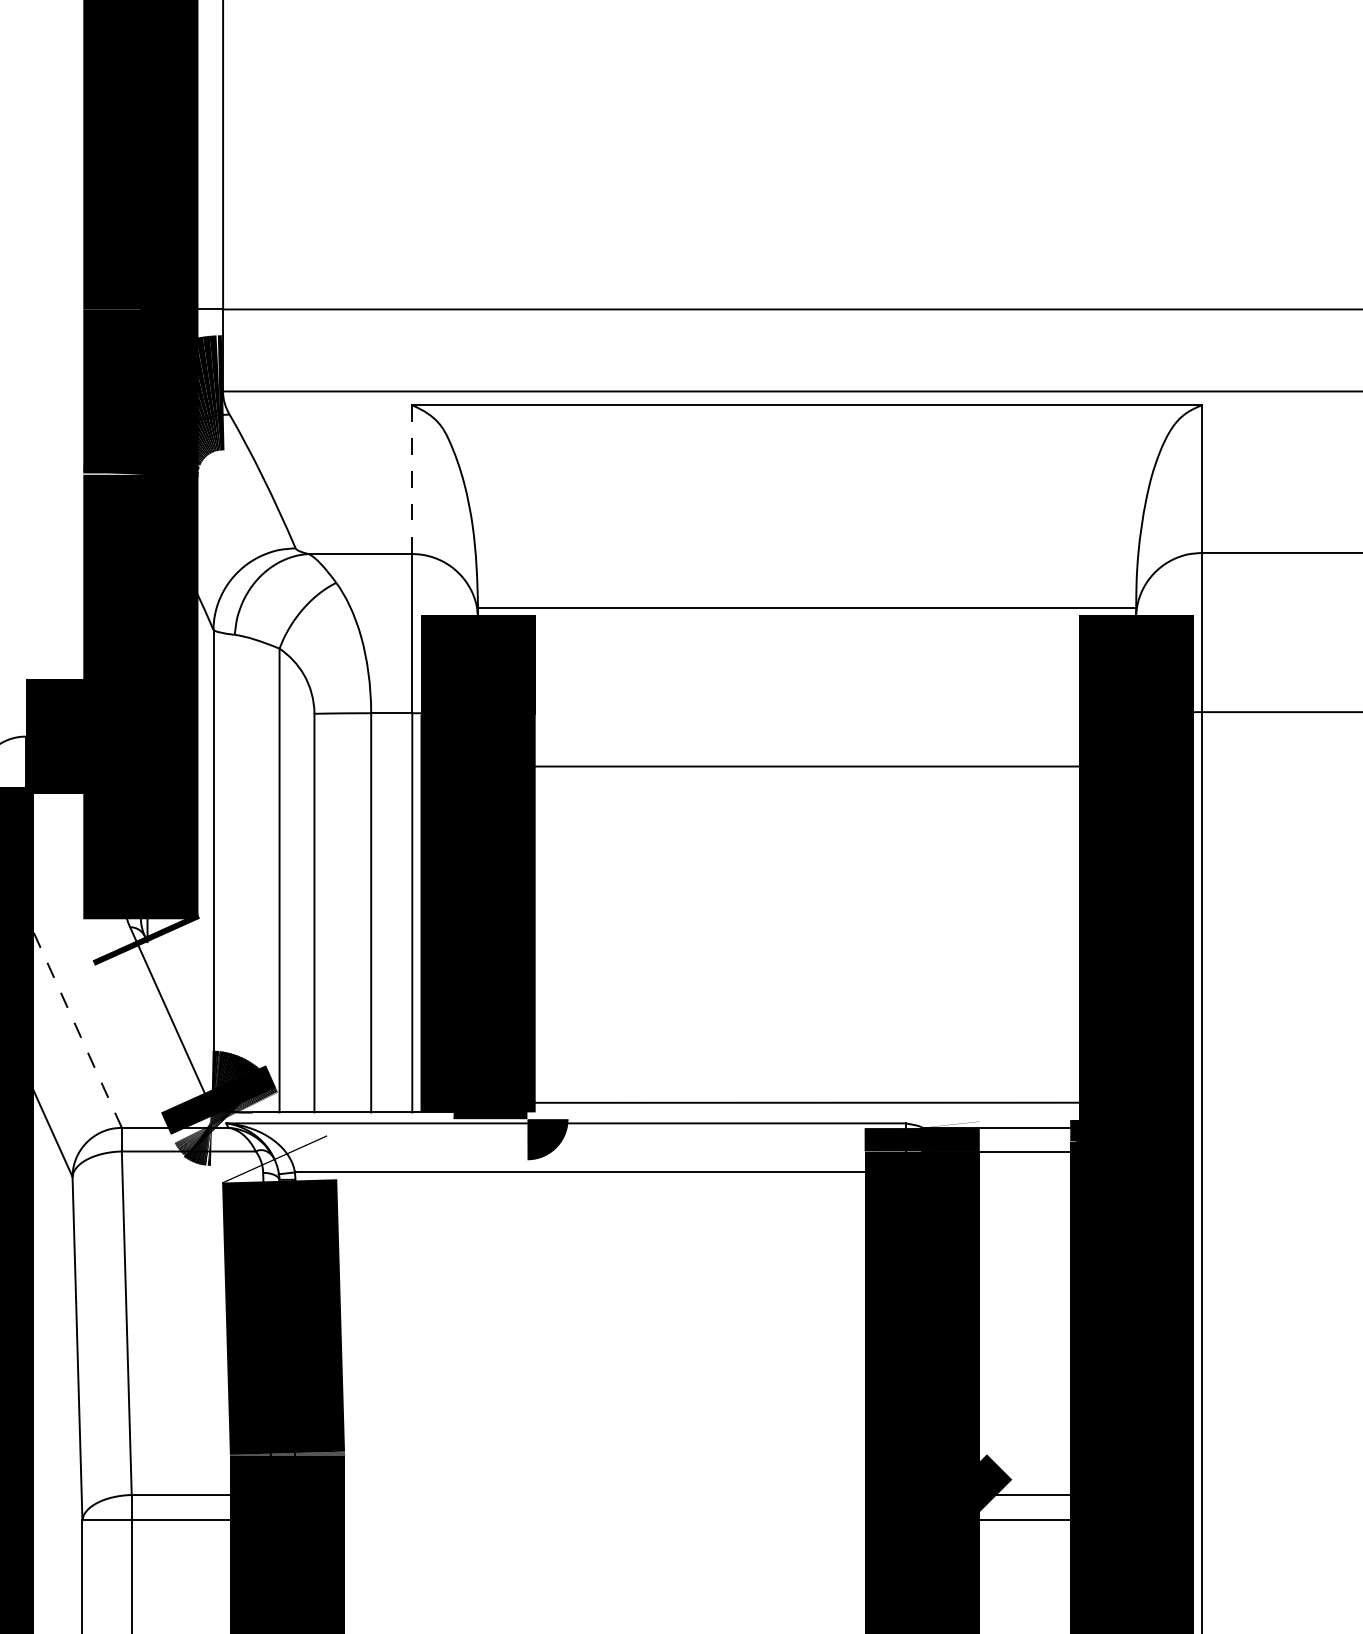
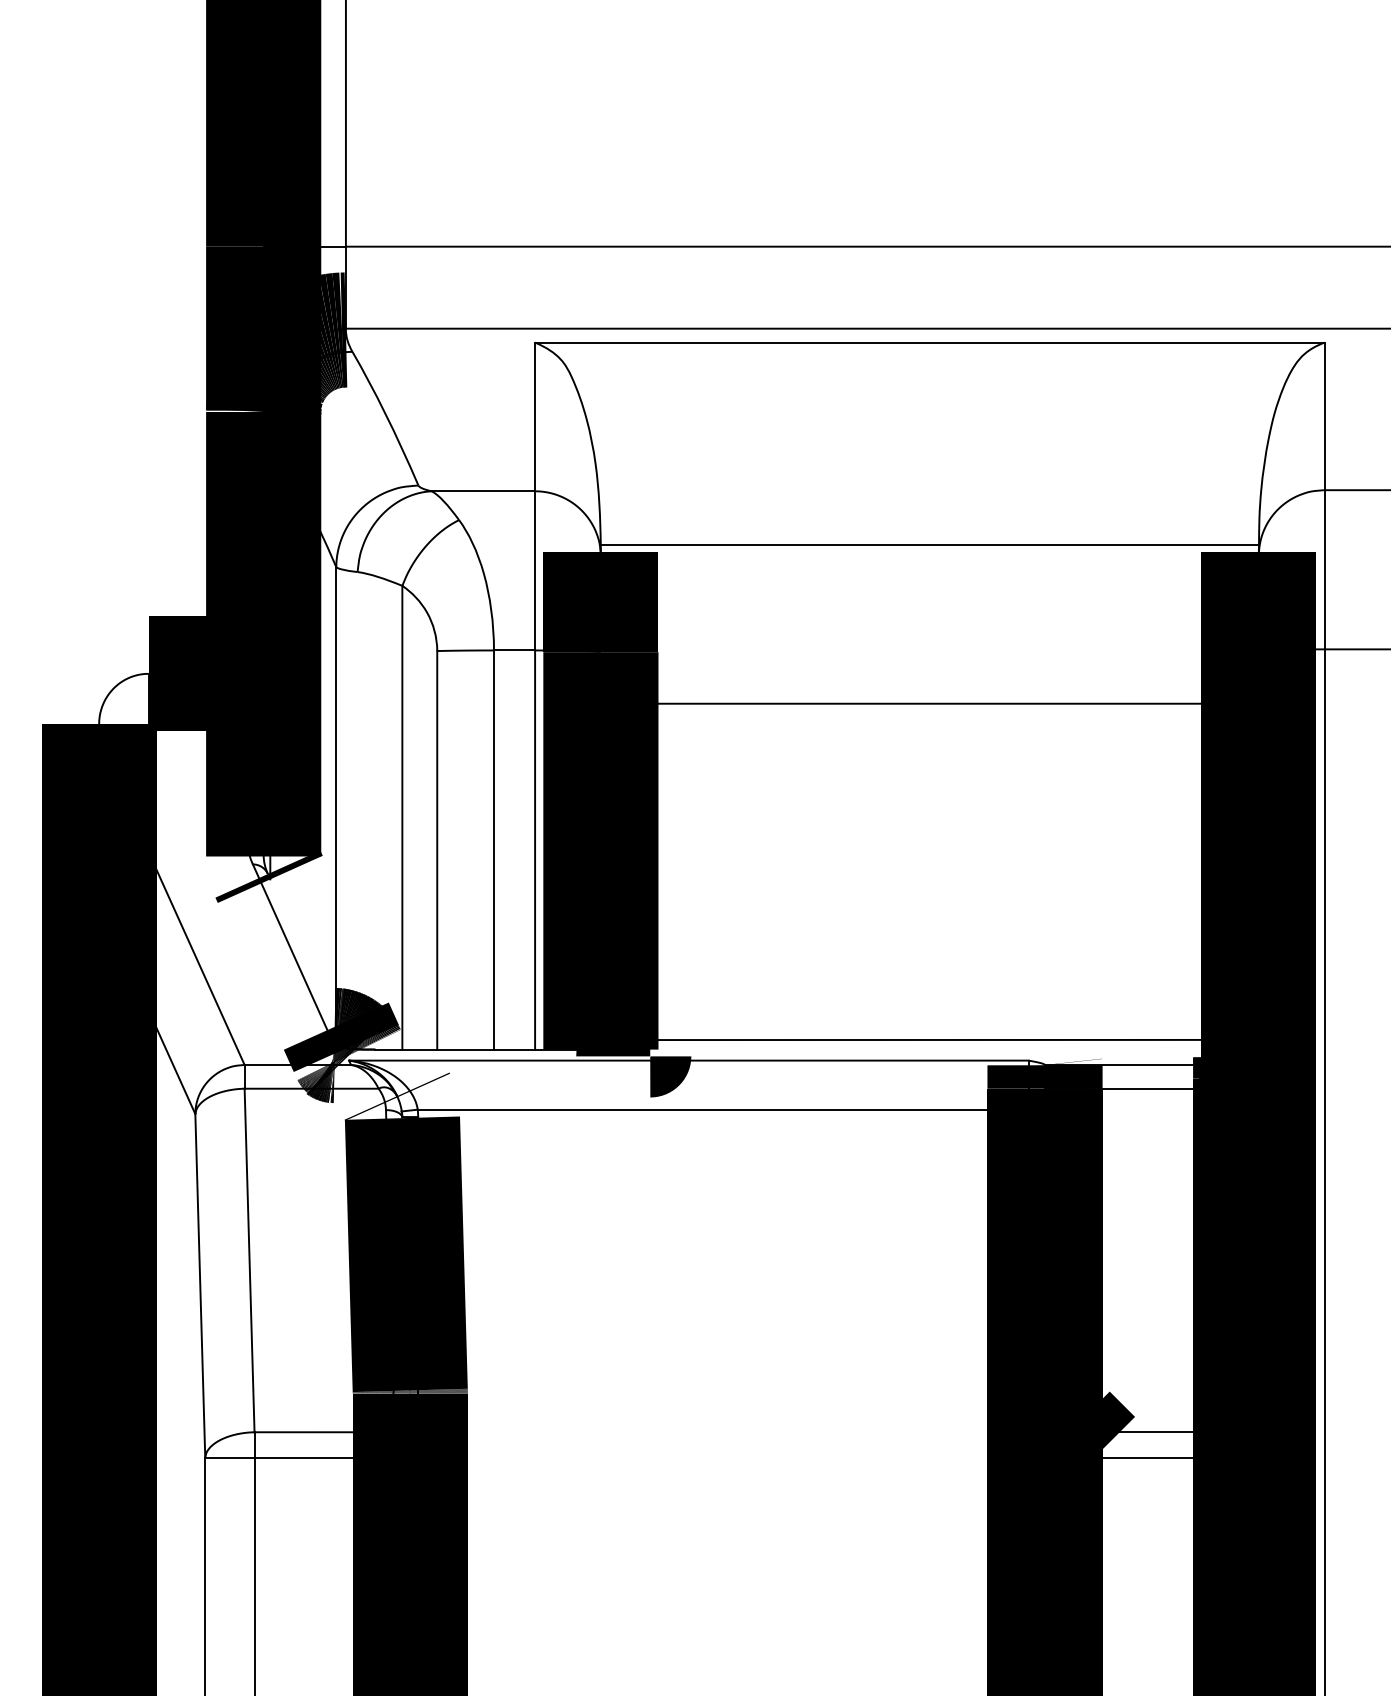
line: (412, 480) -> (535, 417), dashed -> solid
line: (76, 1027) -> (199, 964), dashed -> solid

